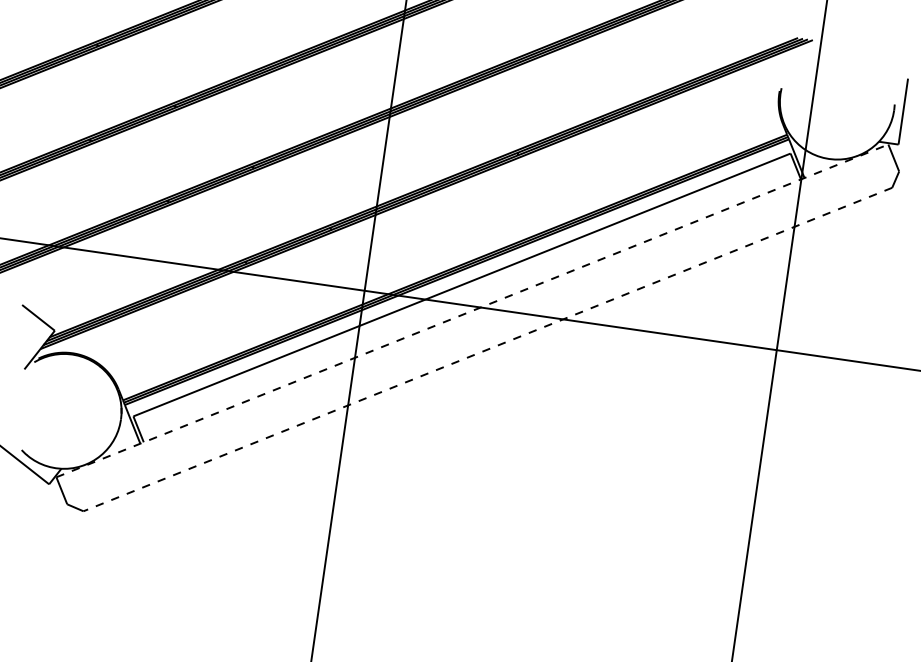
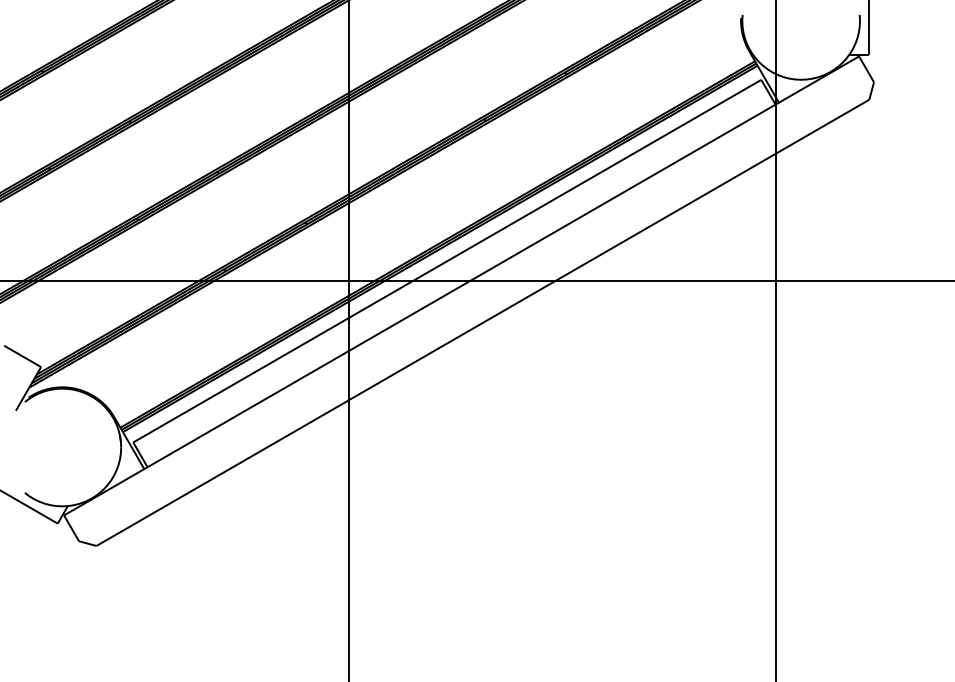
line: (472, 310) -> (461, 285), dashed -> solid
line: (487, 350) -> (482, 323), dashed -> solid

